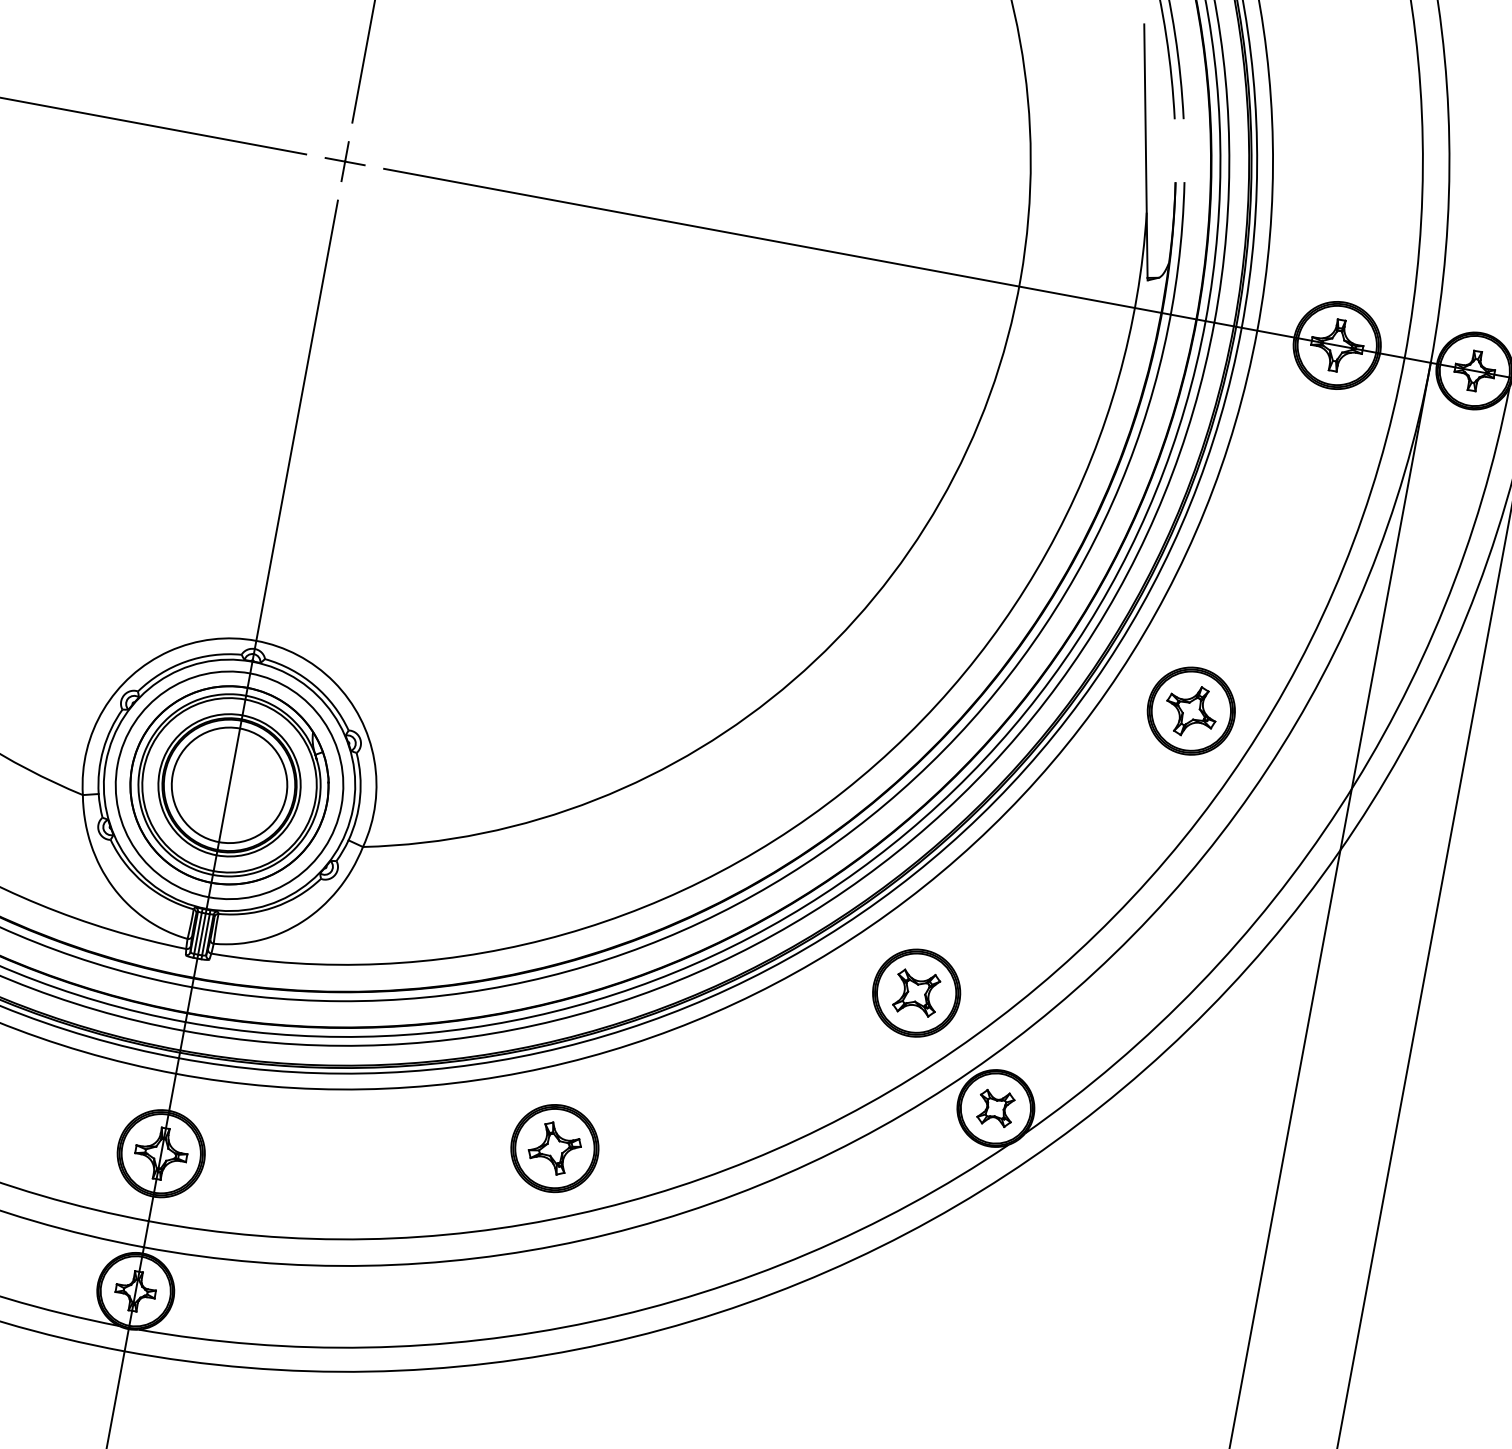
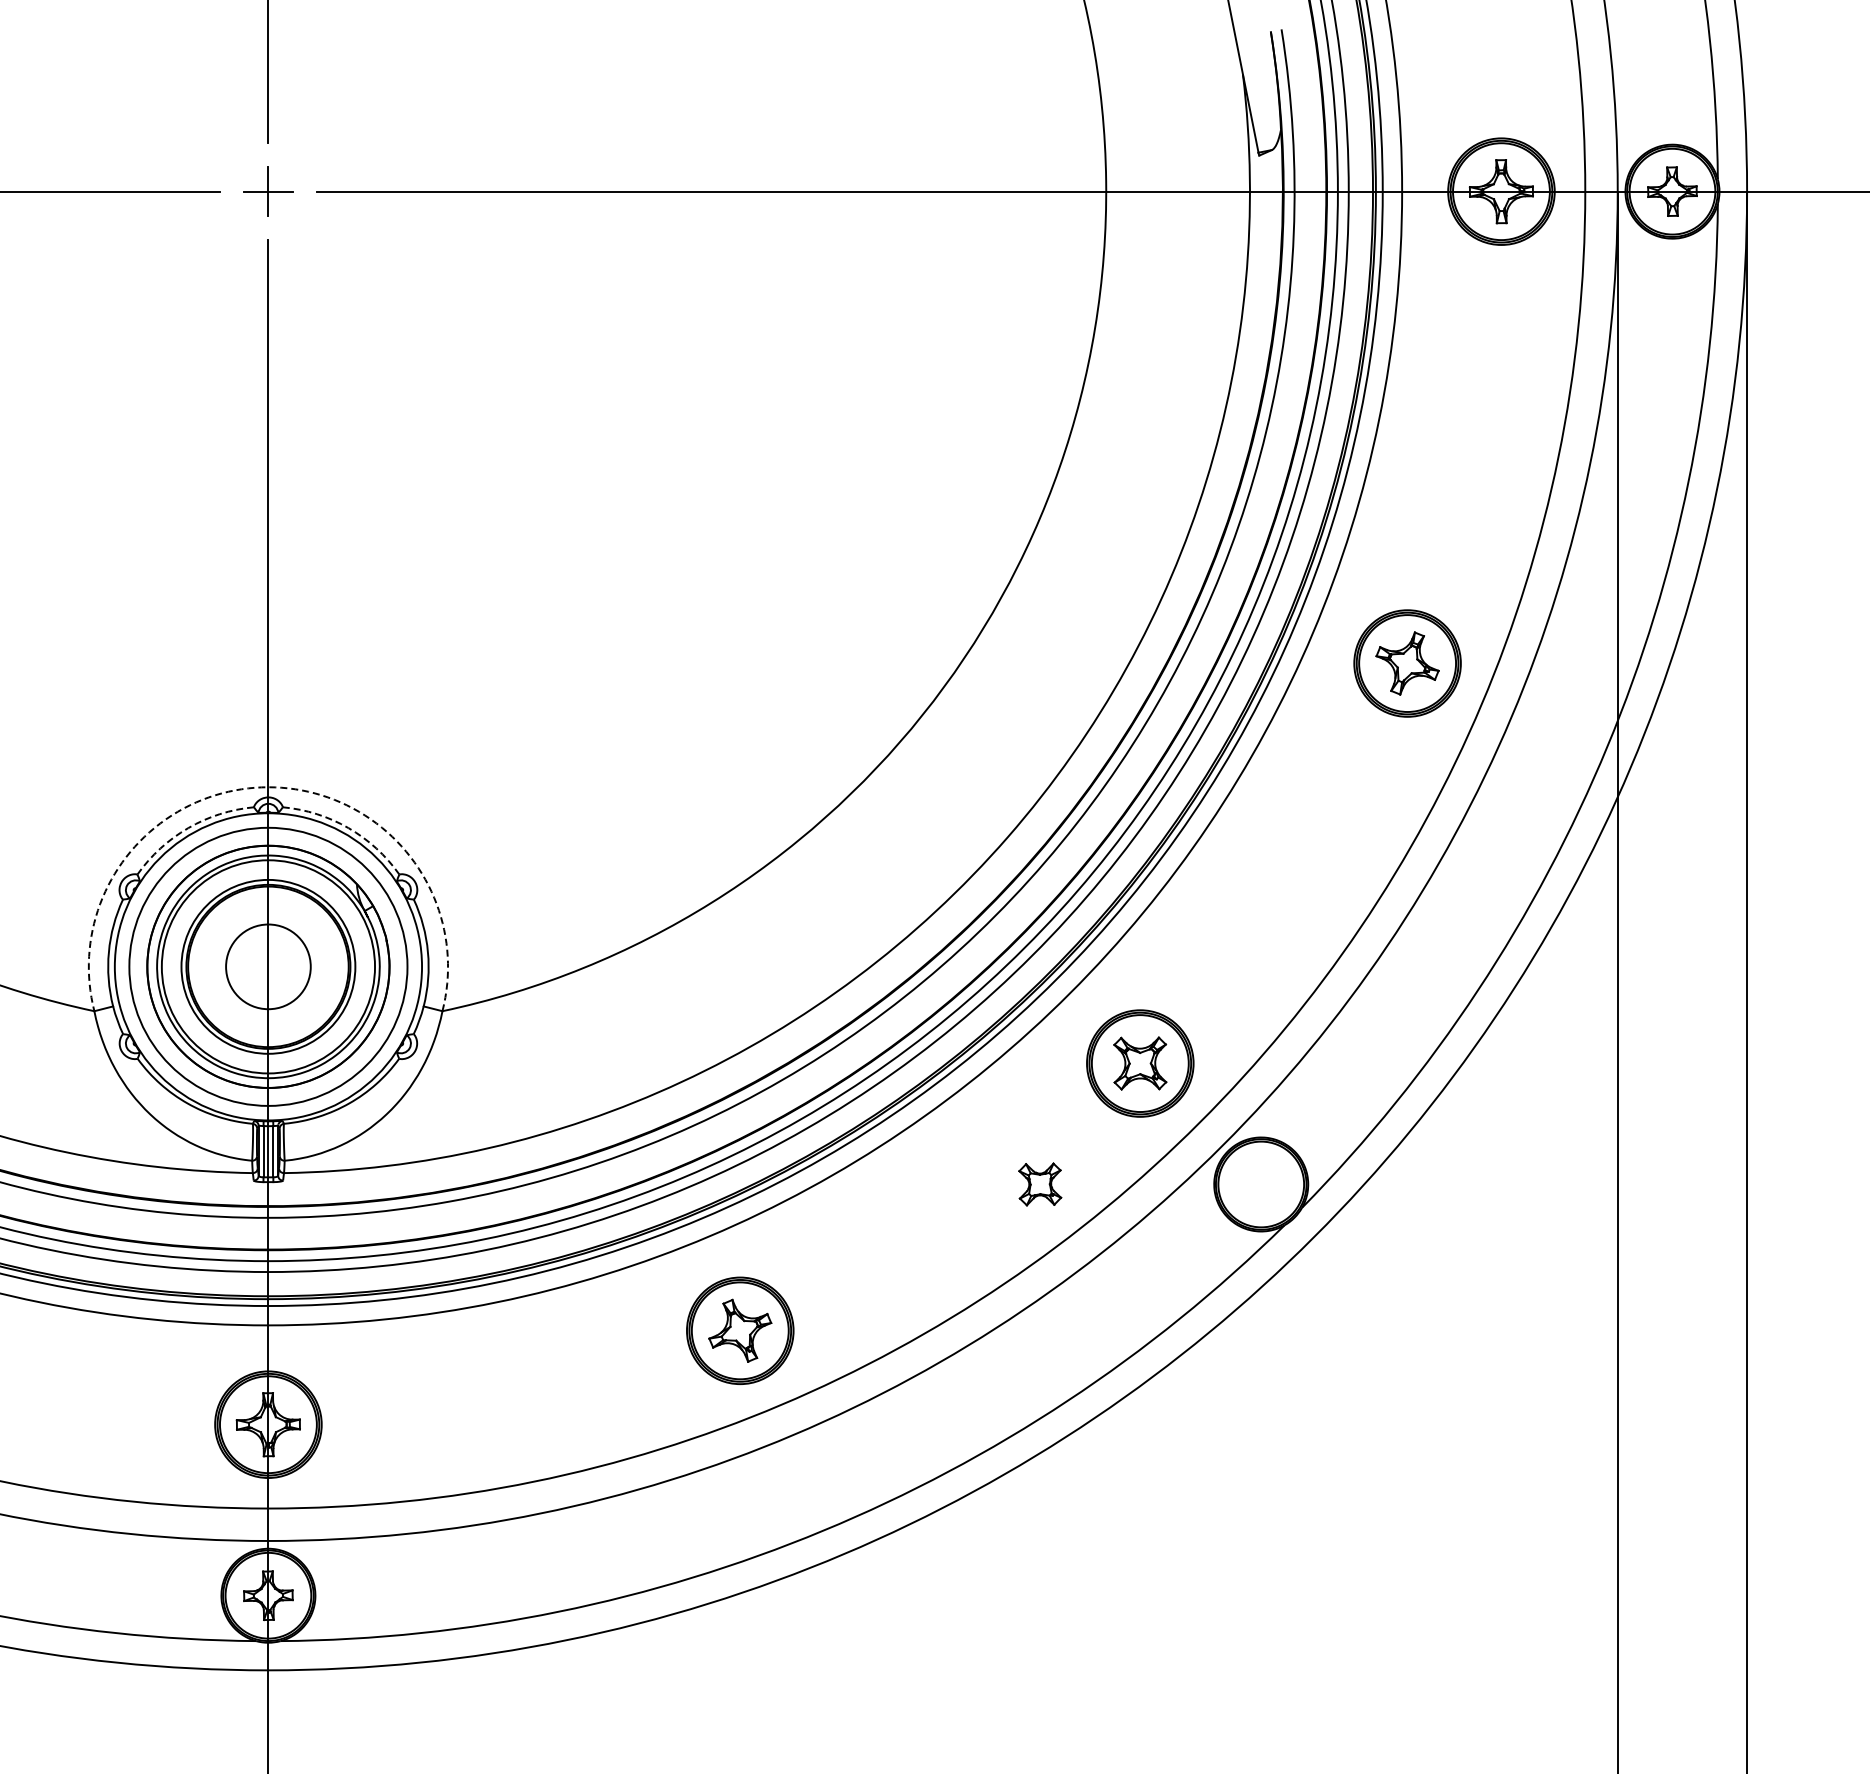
arc: (256, 641) -> (268, 787), solid -> dashed
arc: (185, 662) -> (188, 828), solid -> dashed
arc: (314, 685) -> (348, 828), solid -> dashed
circle: (229, 785) -> (268, 966), size x0.6
part: (996, 1108) -> (1040, 1184), moved

